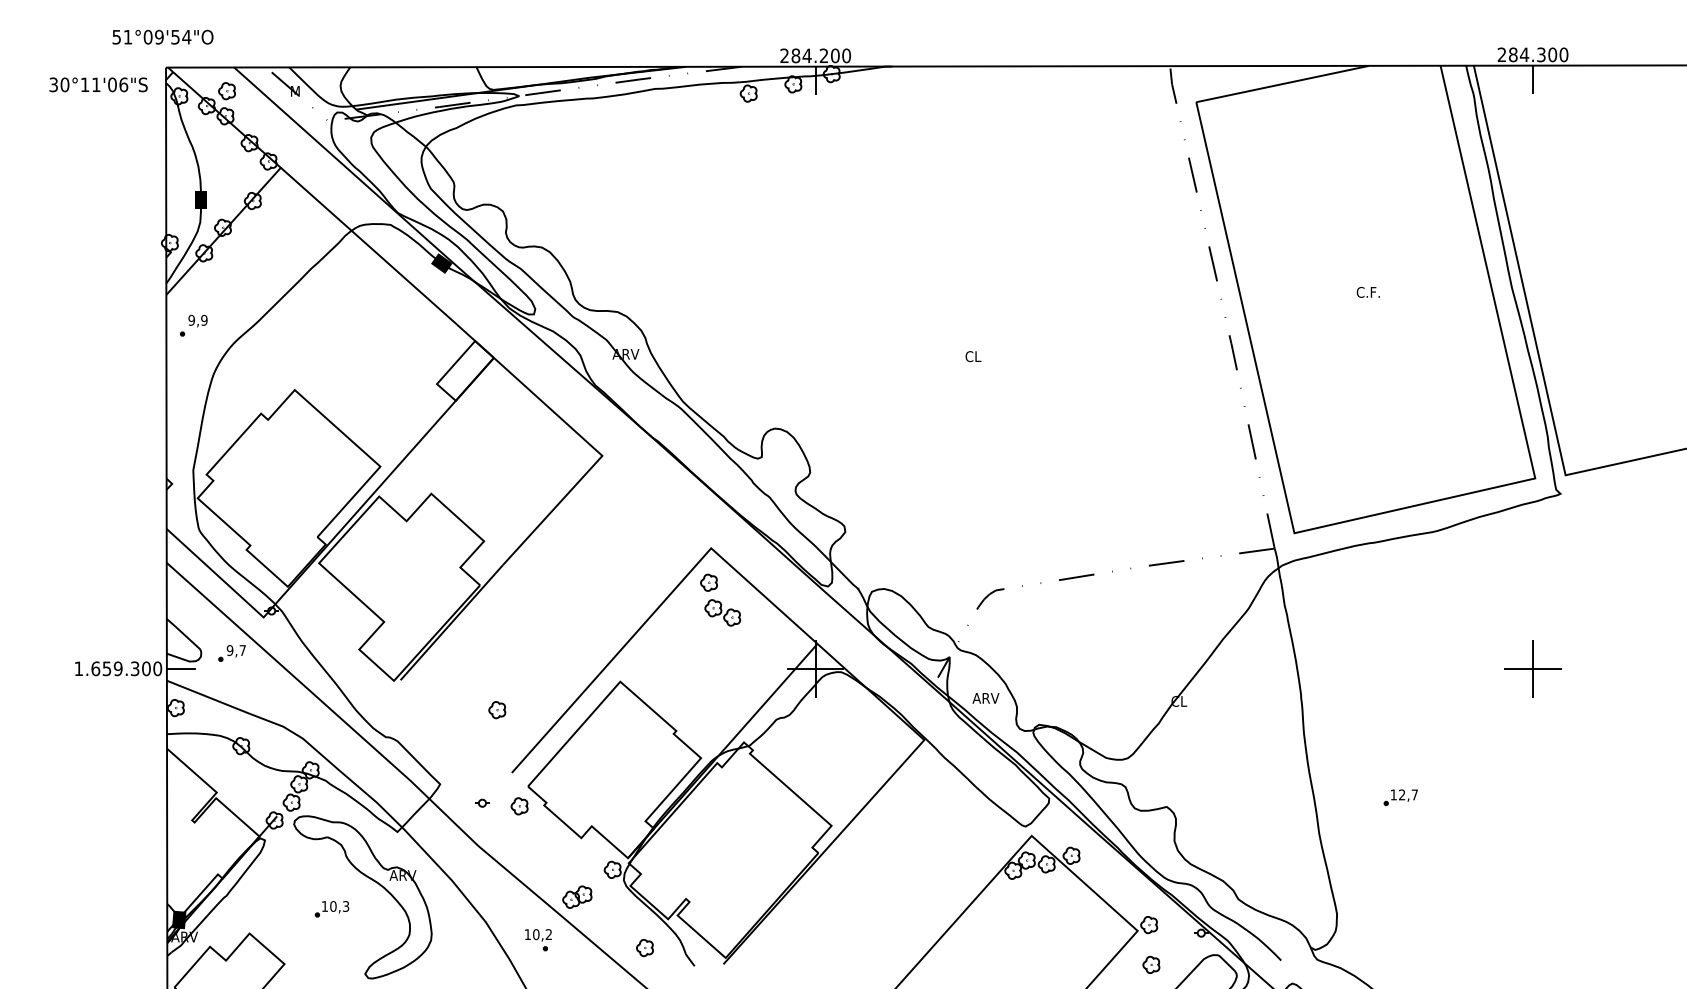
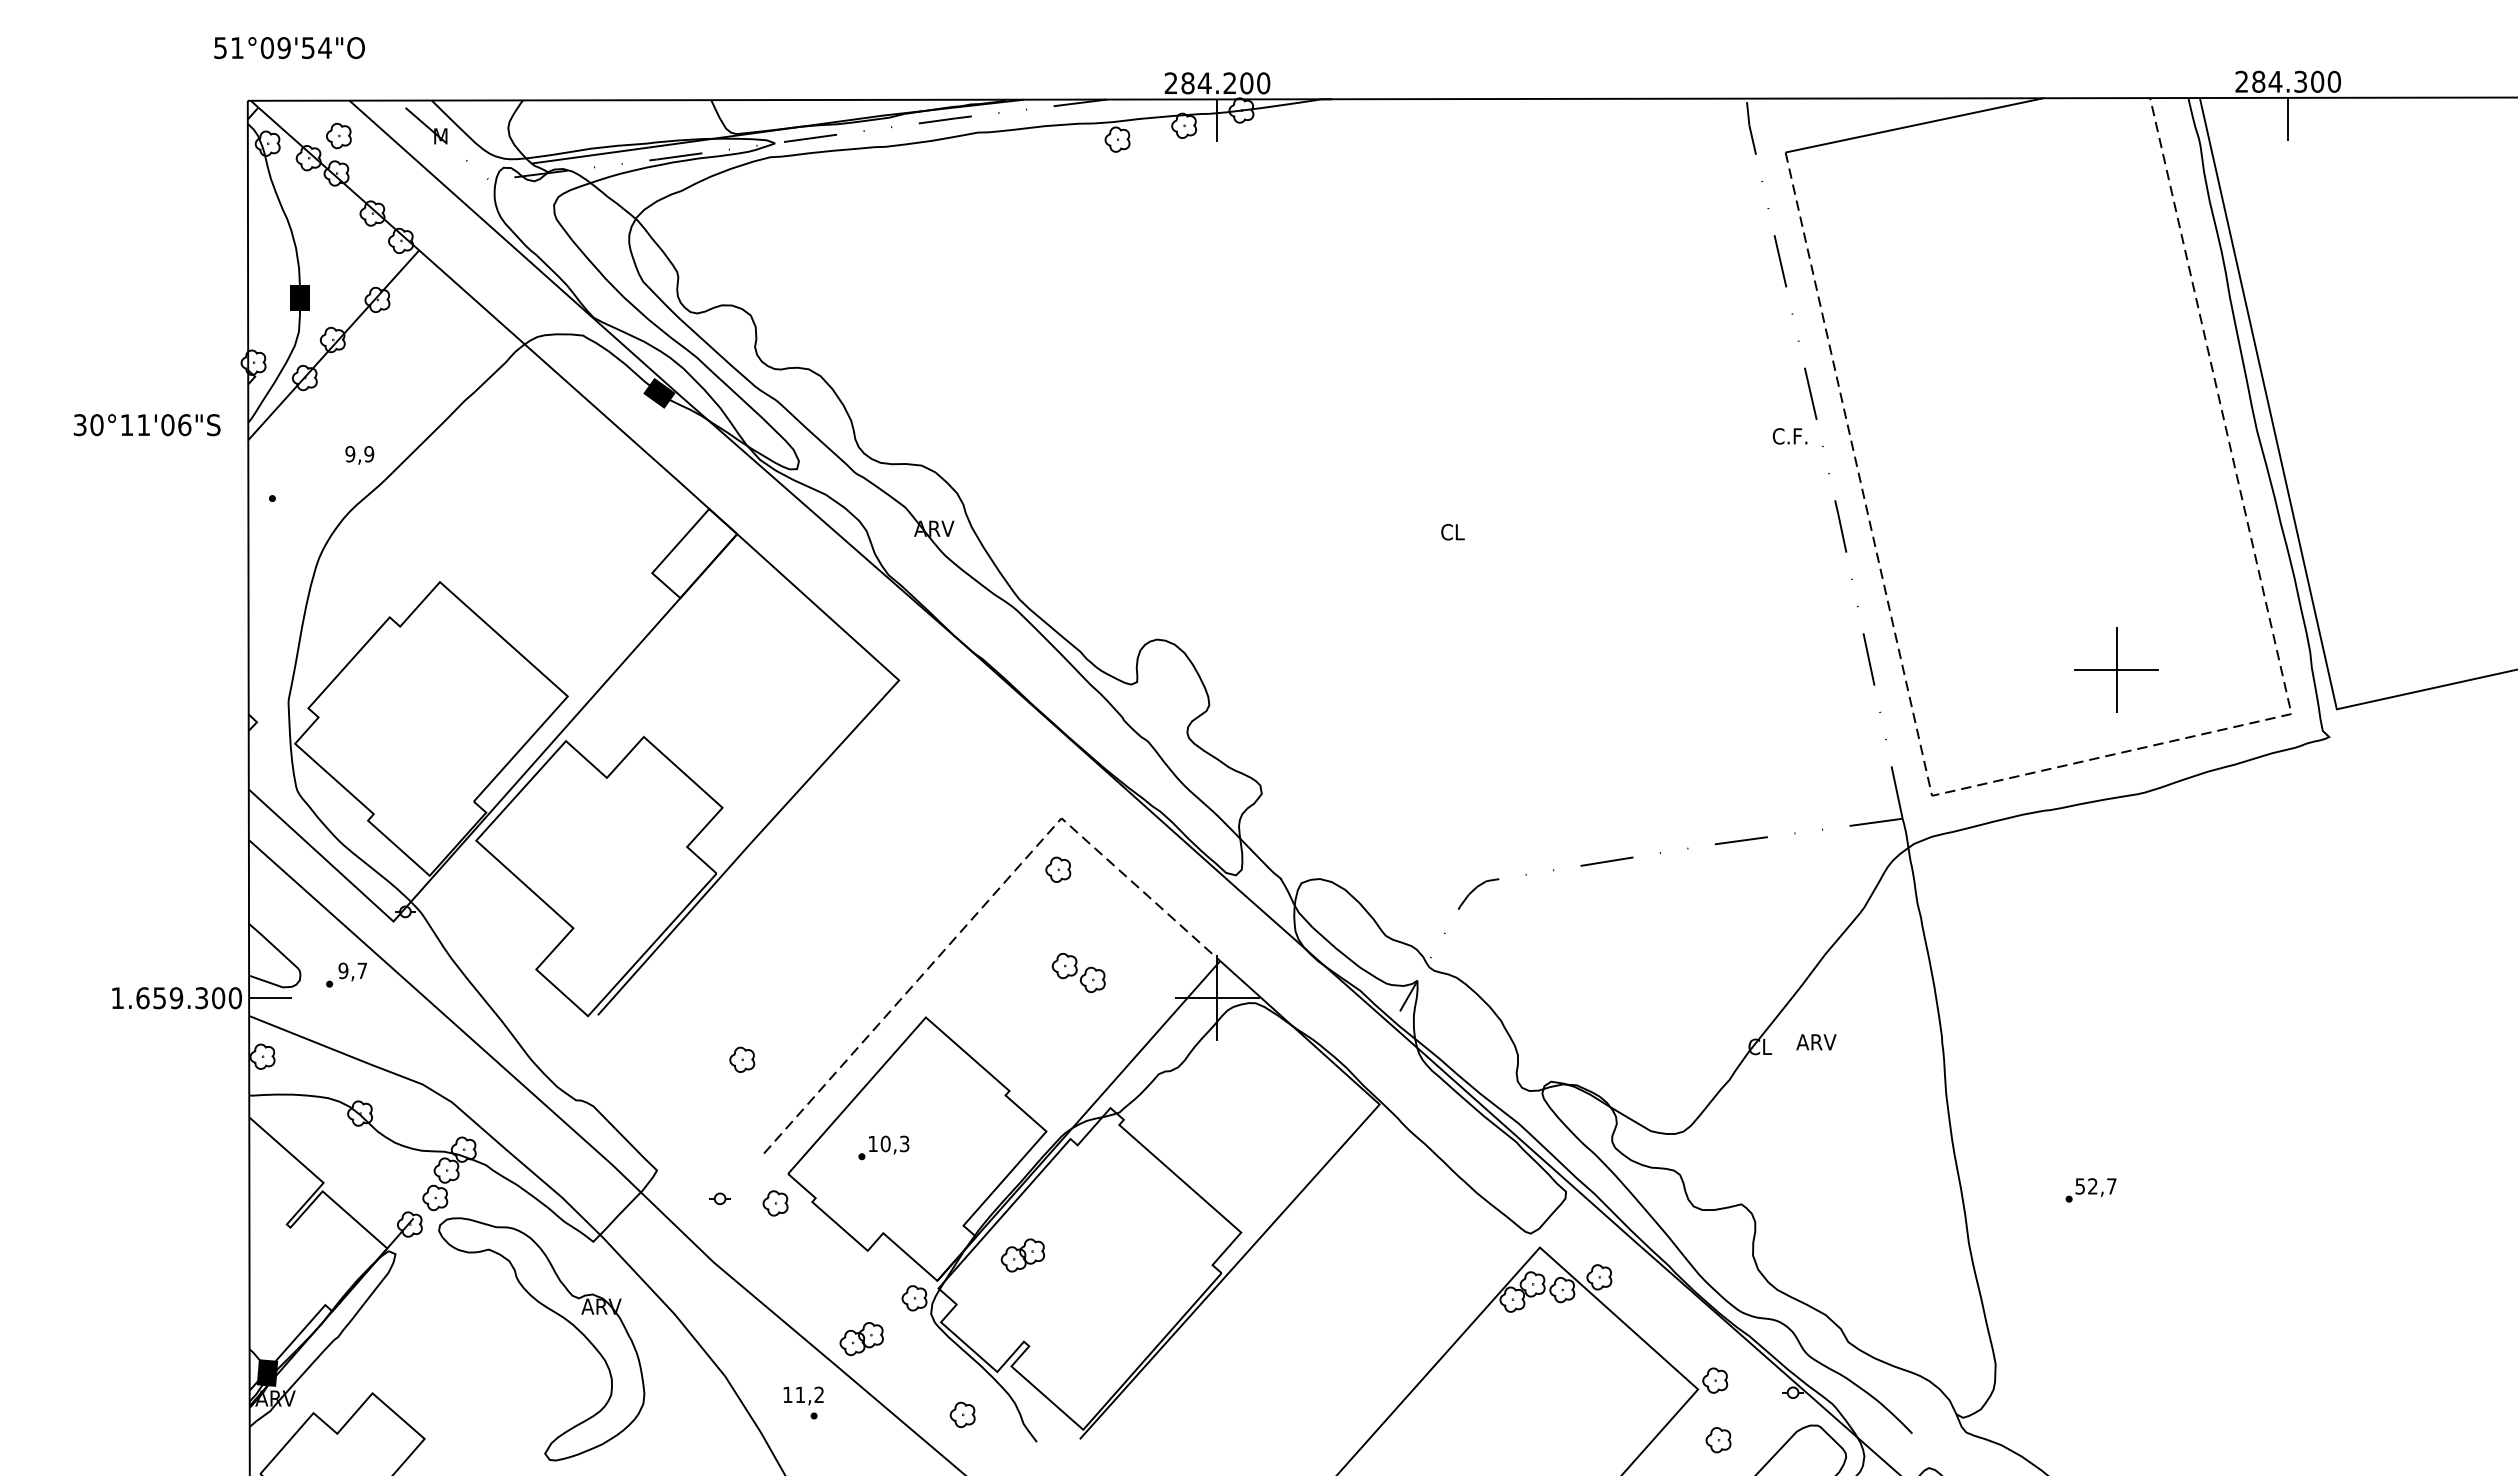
text: (162, 36) -> (288, 46), moved
text: (98, 84) -> (147, 424), moved
text: (1367, 291) -> (1788, 435), moved
text: (197, 320) -> (358, 454), moved
line: (1405, 507) -> (2097, 757), solid -> dashed
line: (659, 606) -> (984, 905), solid -> dashed
part: (722, 612) -> (1078, 972), moved
part: (1532, 668) -> (2115, 669), moved
text: (985, 698) -> (1815, 1042), moved
text: (1393, 794) -> (2079, 1185), 12,7 -> 52,7
part: (685, 840) -> (1023, 1254), added
part: (331, 909) -> (882, 1148), moved
text: (536, 934) -> (800, 1394), 10,2 -> 11,2

